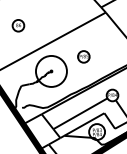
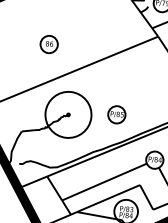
part: (18, 25) -> (49, 44), moved
part: (83, 56) -> (116, 114), moved

